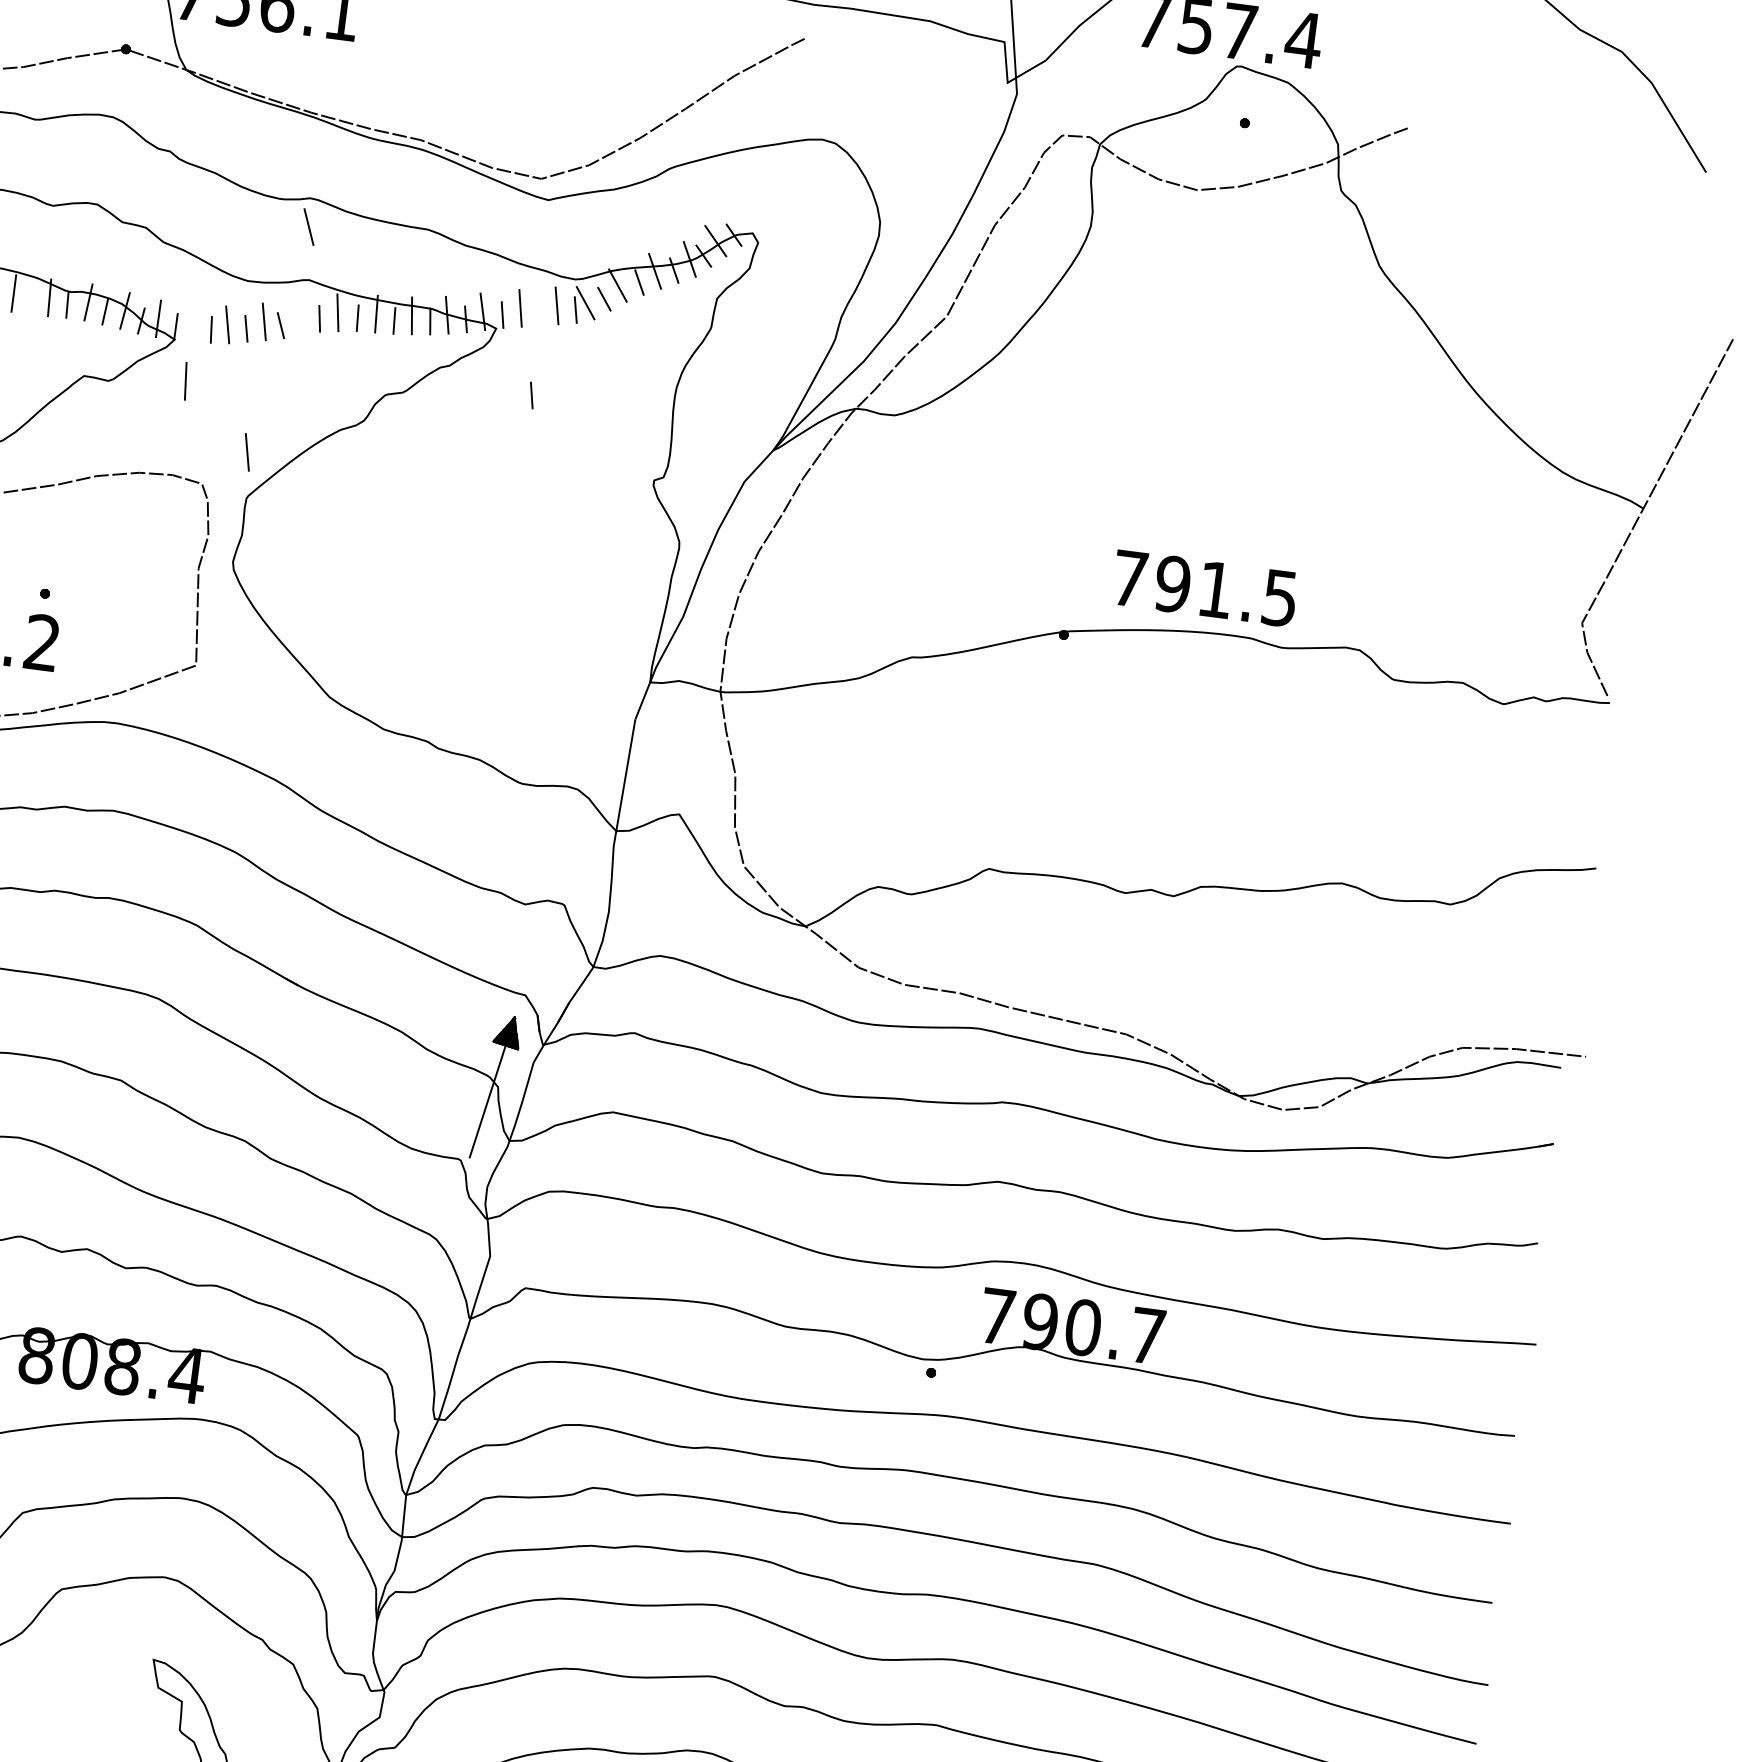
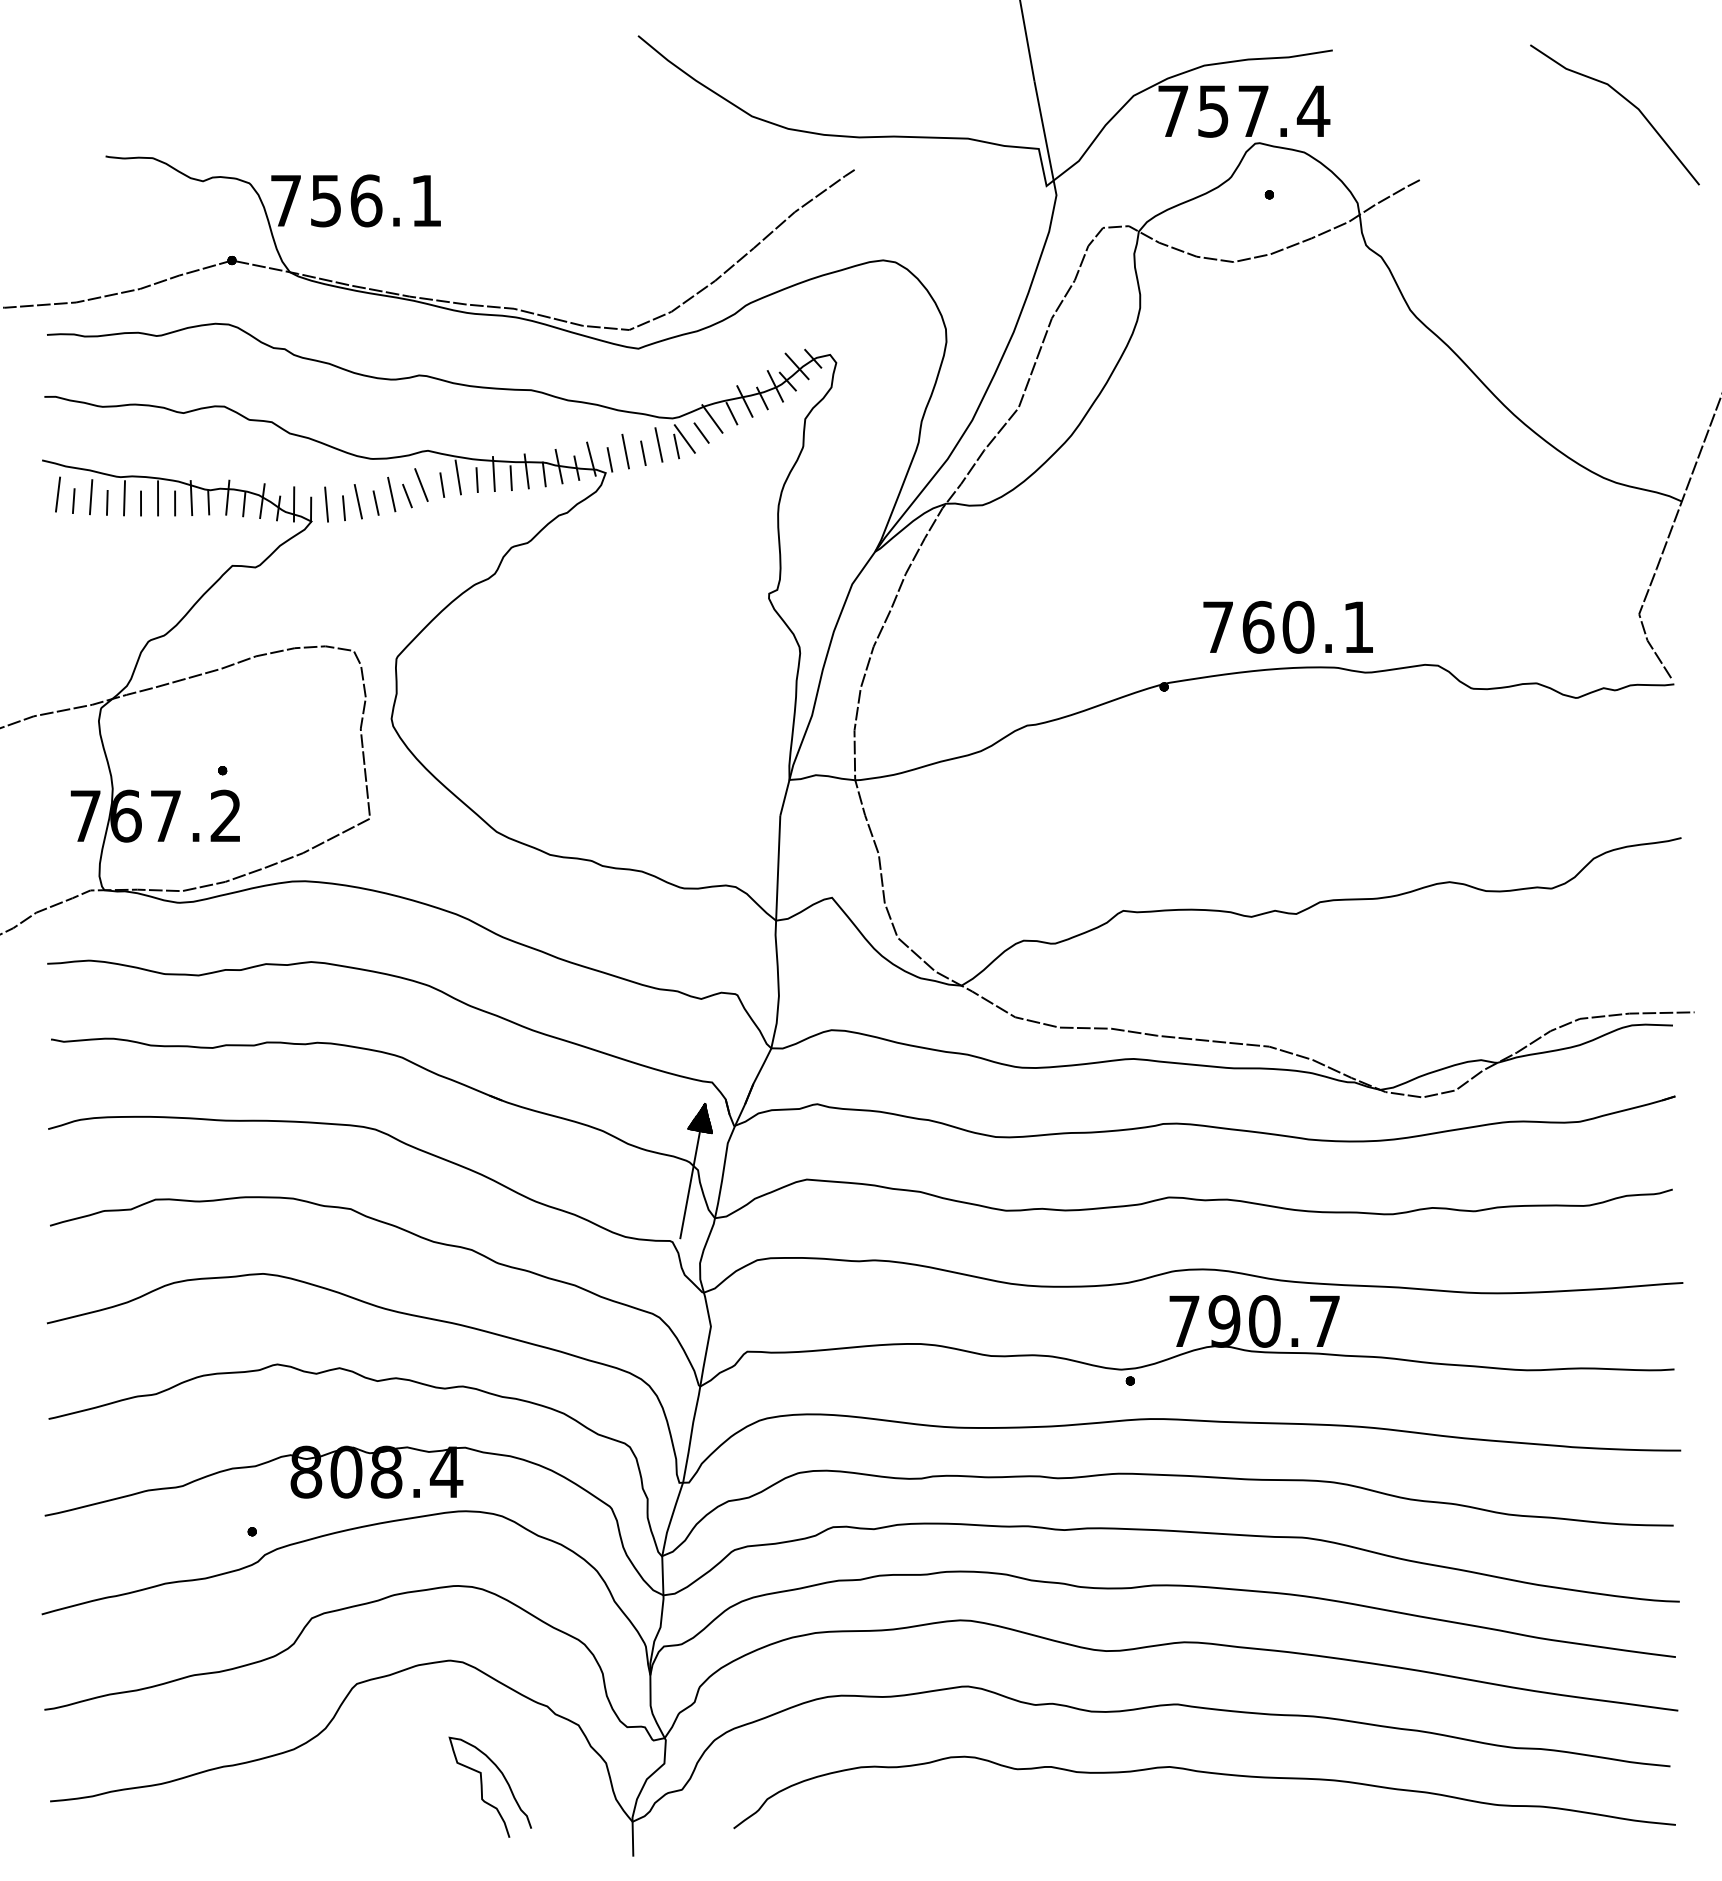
line: (309, 226) -> (421, 484), moved
line: (30, 301) -> (174, 503), added
line: (185, 381) -> (326, 504), moved
line: (531, 394) -> (643, 452), moved
line: (247, 452) -> (391, 616), removed
text: (1225, 590) -> (1307, 626), 791.5 -> 760.1

